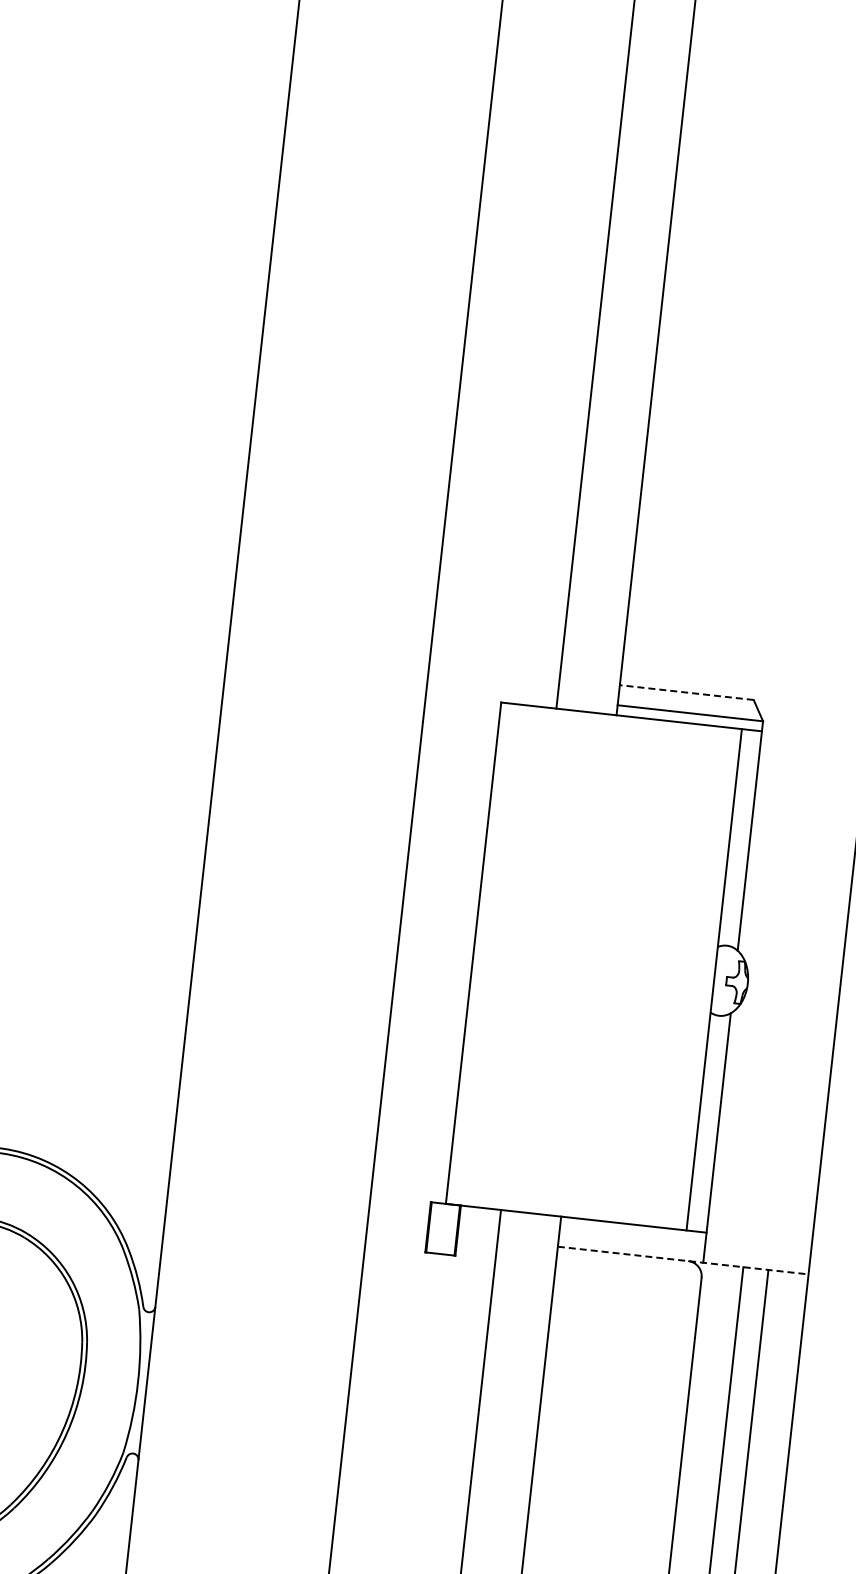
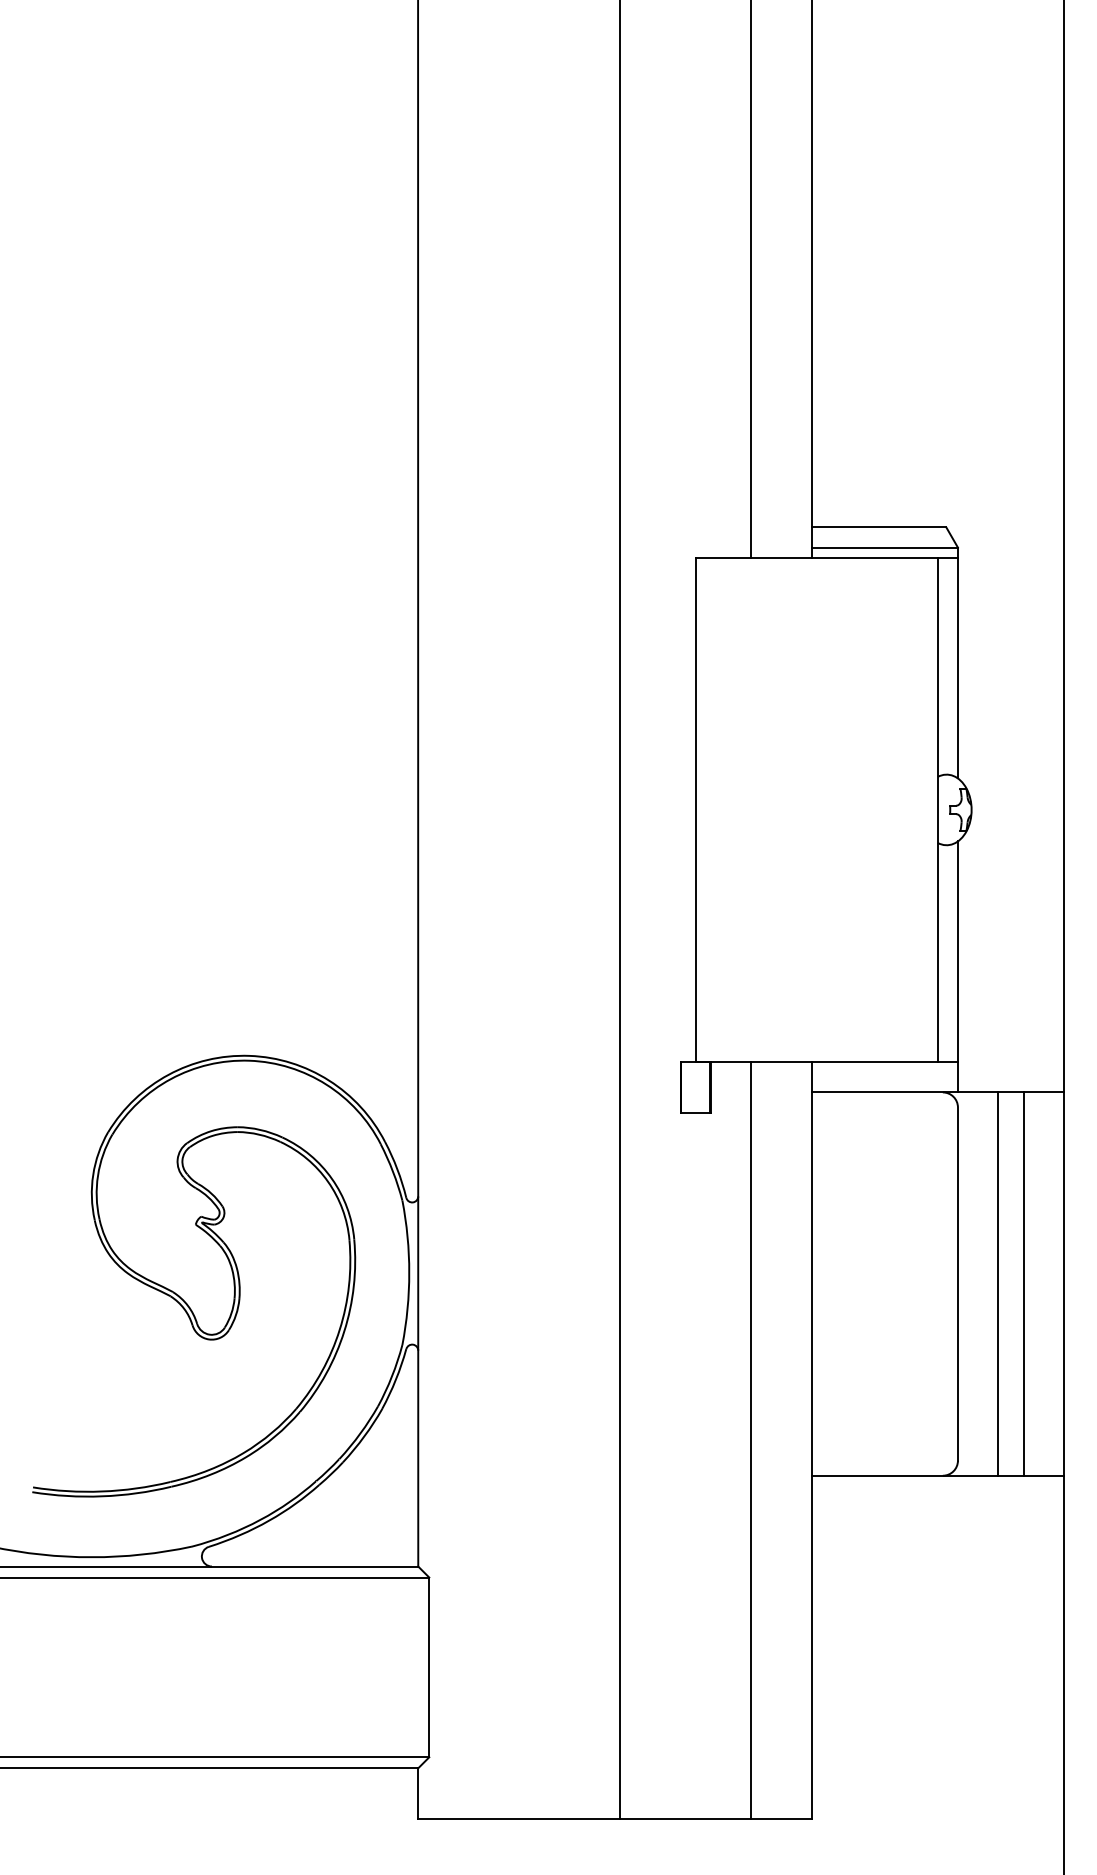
line: (686, 692) -> (878, 527), dashed -> solid
line: (683, 1260) -> (938, 1092), dashed -> solid

